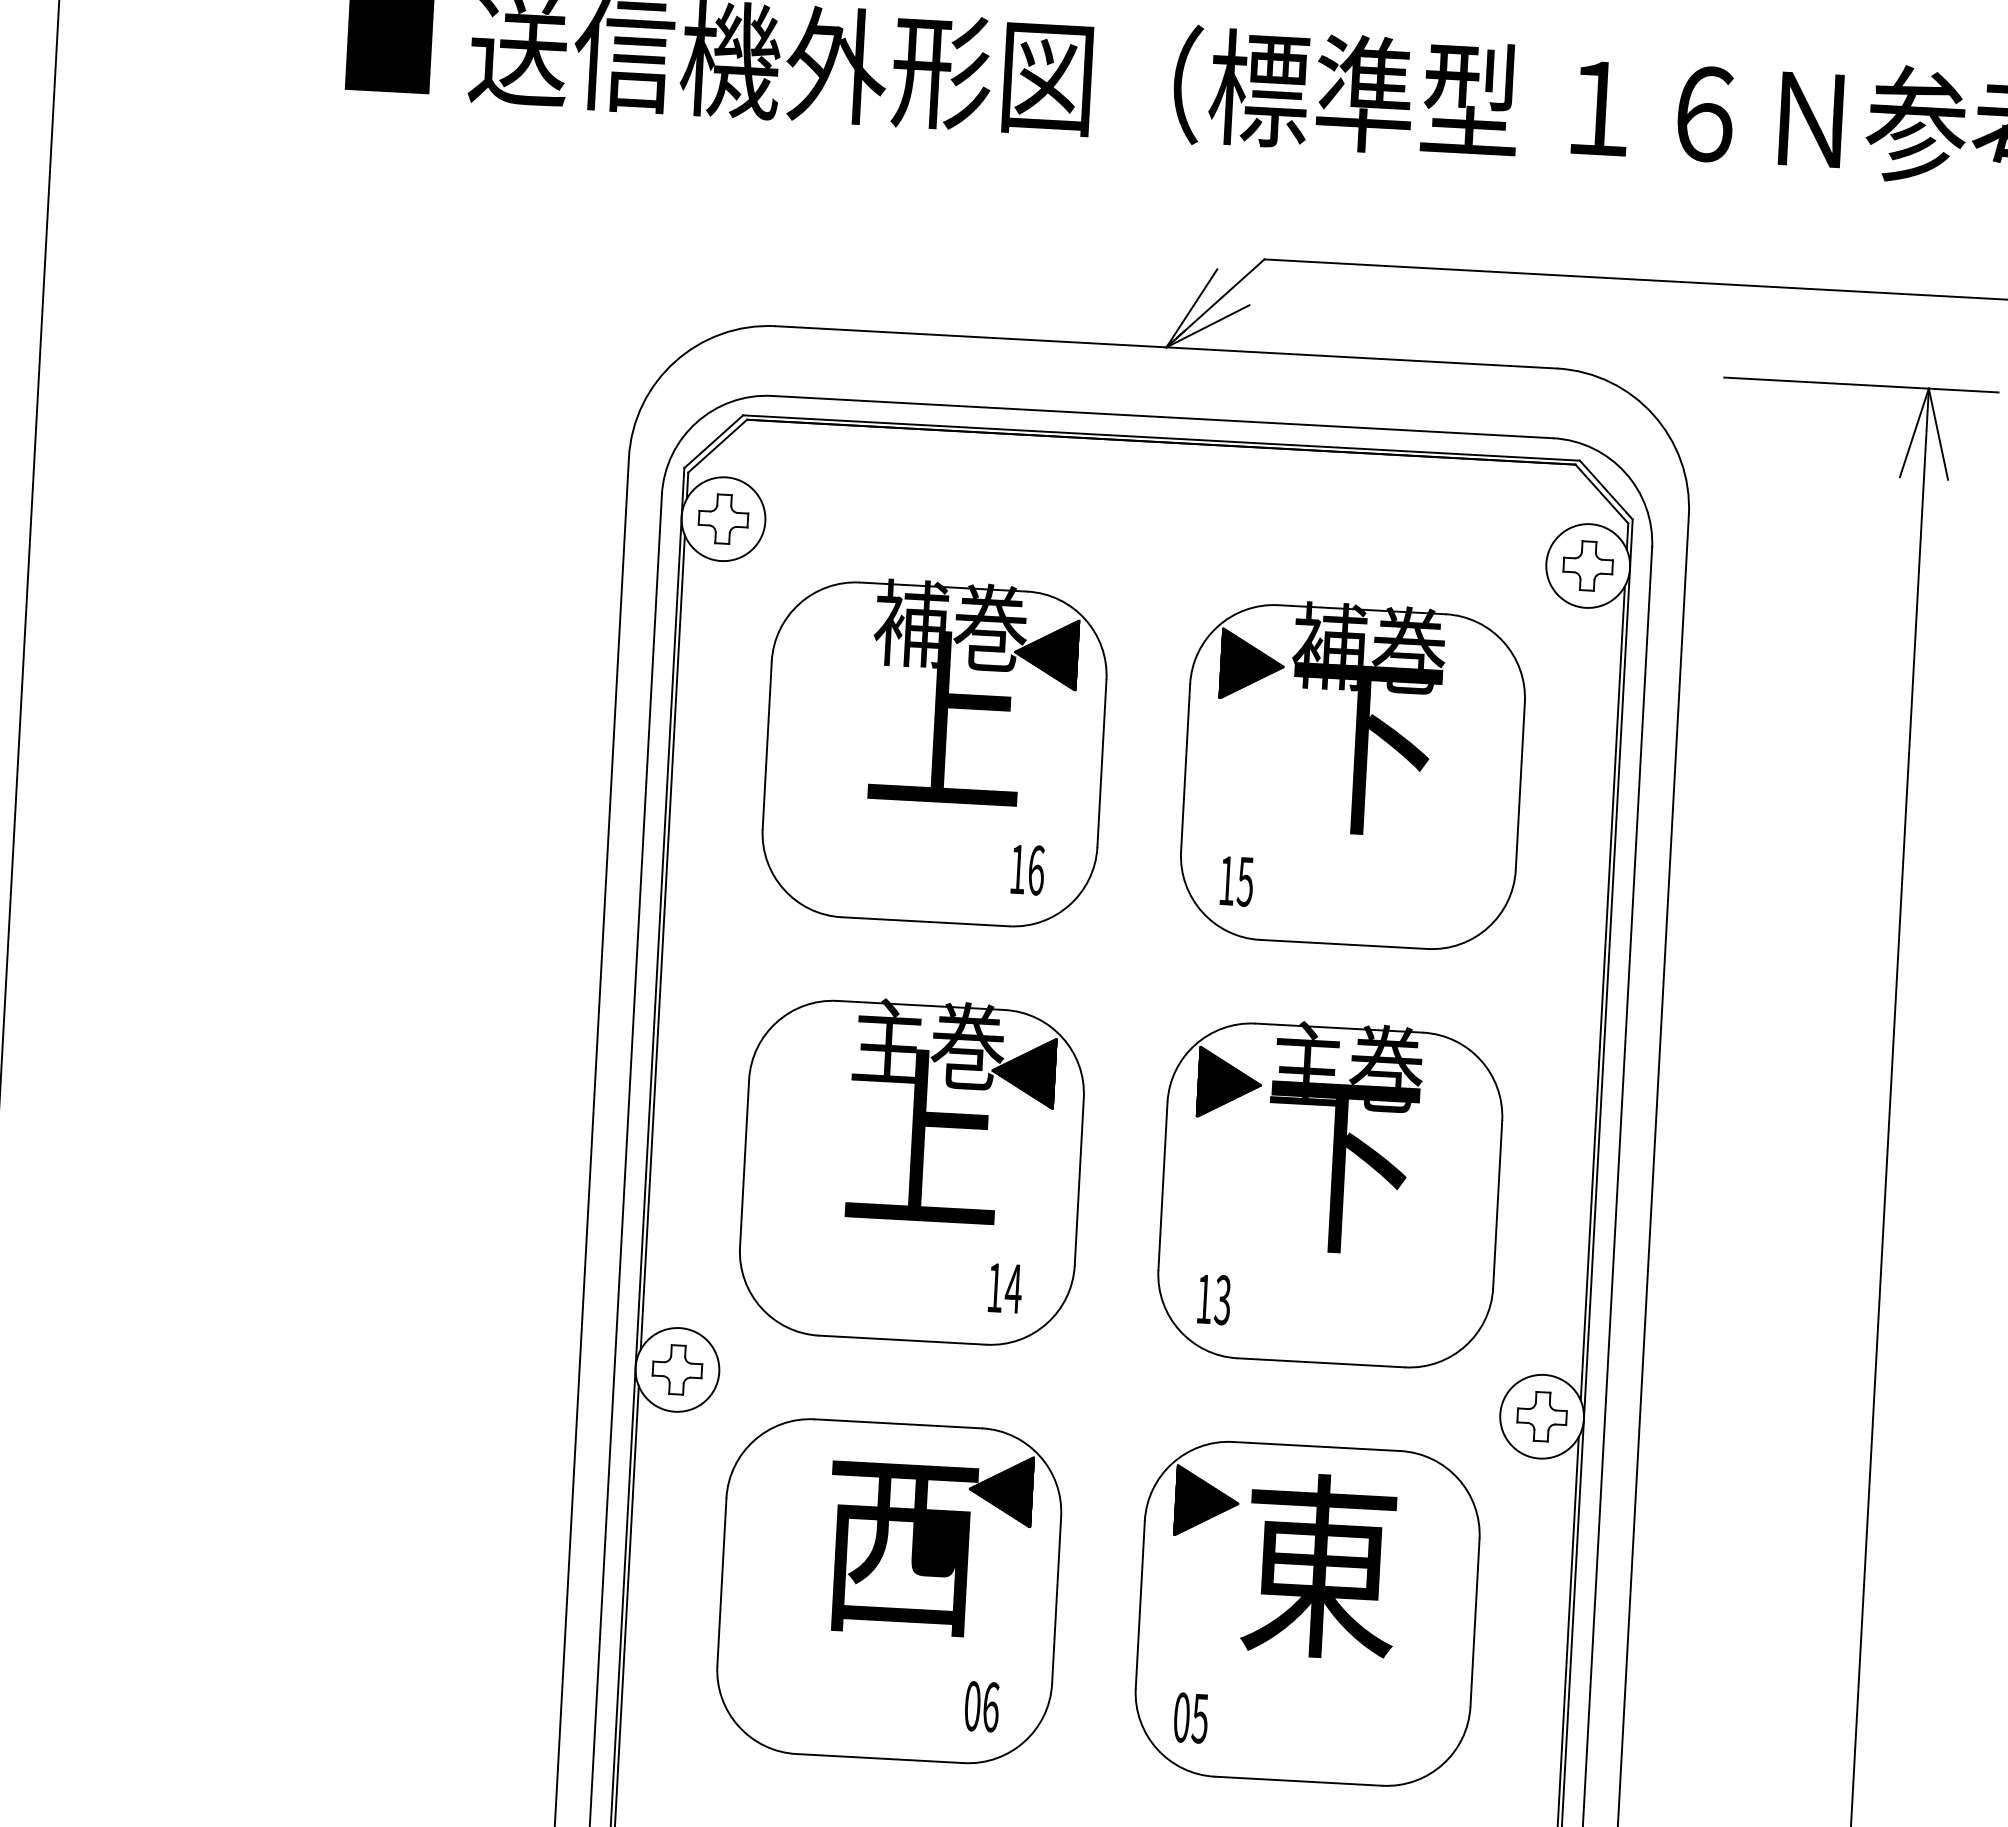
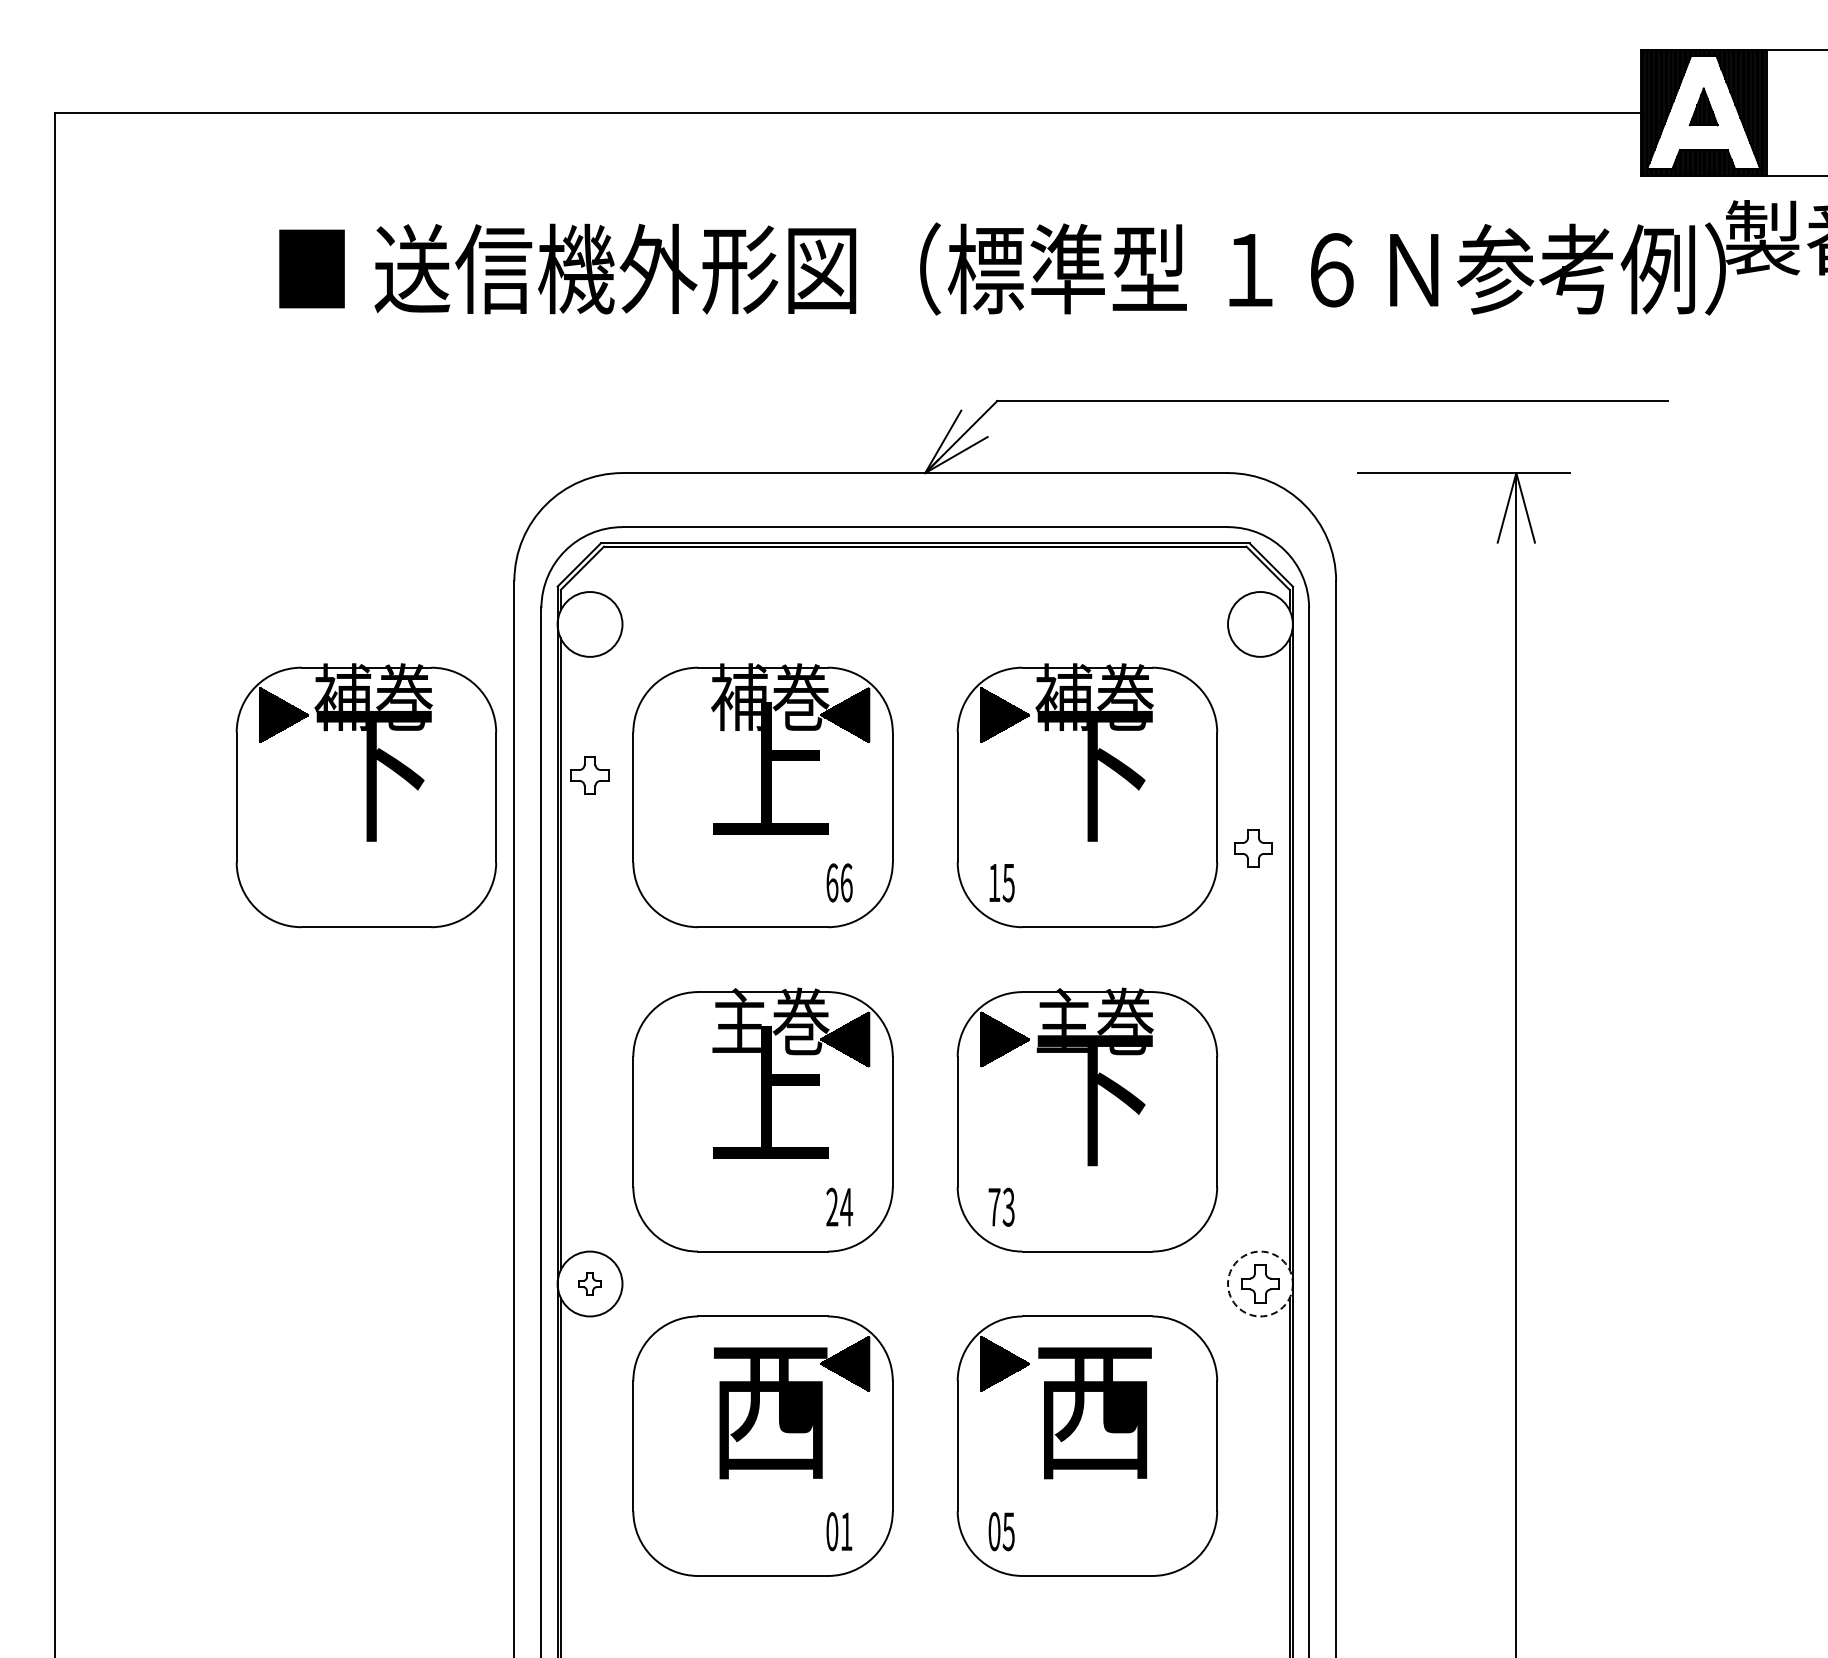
part: (722, 519) -> (589, 775), moved
part: (1588, 566) -> (1253, 848), moved
part: (423, 724) -> (366, 795), added
text: (1018, 868) -> (832, 882), 16 -> 66
text: (995, 1286) -> (832, 1206), 14 -> 24
text: (1204, 1299) -> (994, 1207), 13 -> 73
part: (676, 1369) -> (589, 1283), size x0.6
circle: (1542, 1416) -> (1260, 1283), solid -> dashed
text: (1320, 1565) -> (1095, 1408), 東 -> 西
text: (990, 1707) -> (846, 1531), 06 -> 01

